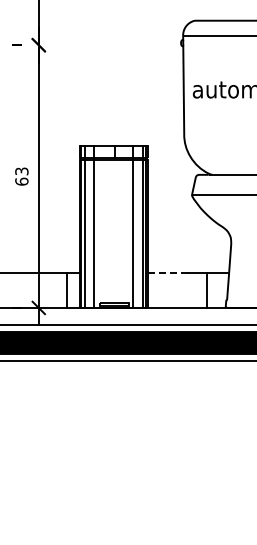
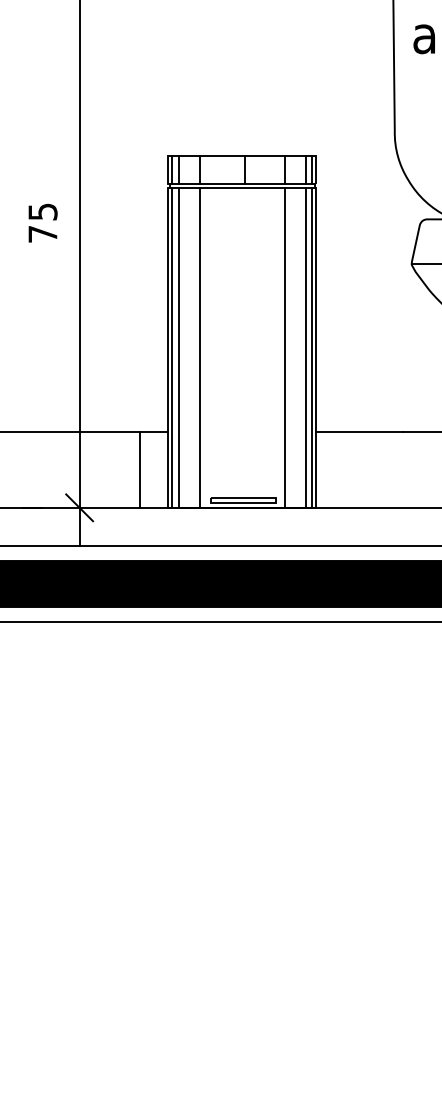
text: (21, 176) -> (42, 222), 63 -> 75
line: (167, 272) -> (358, 430), dashed -> solid

